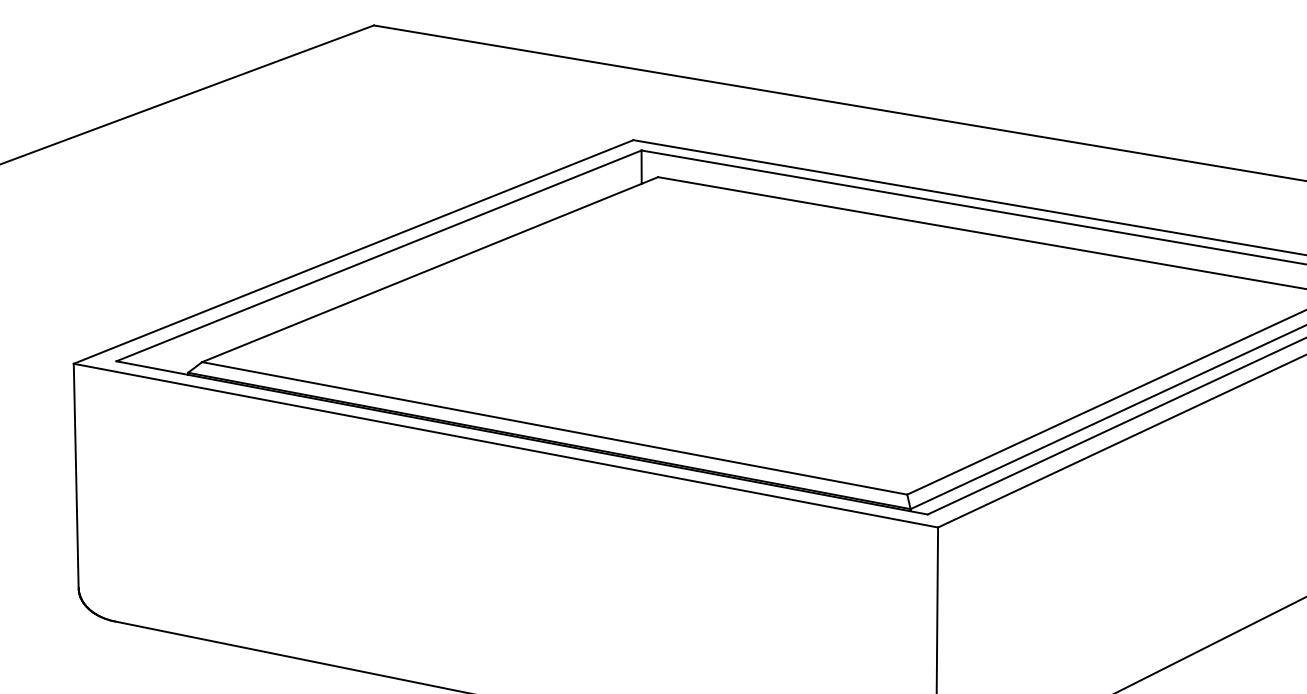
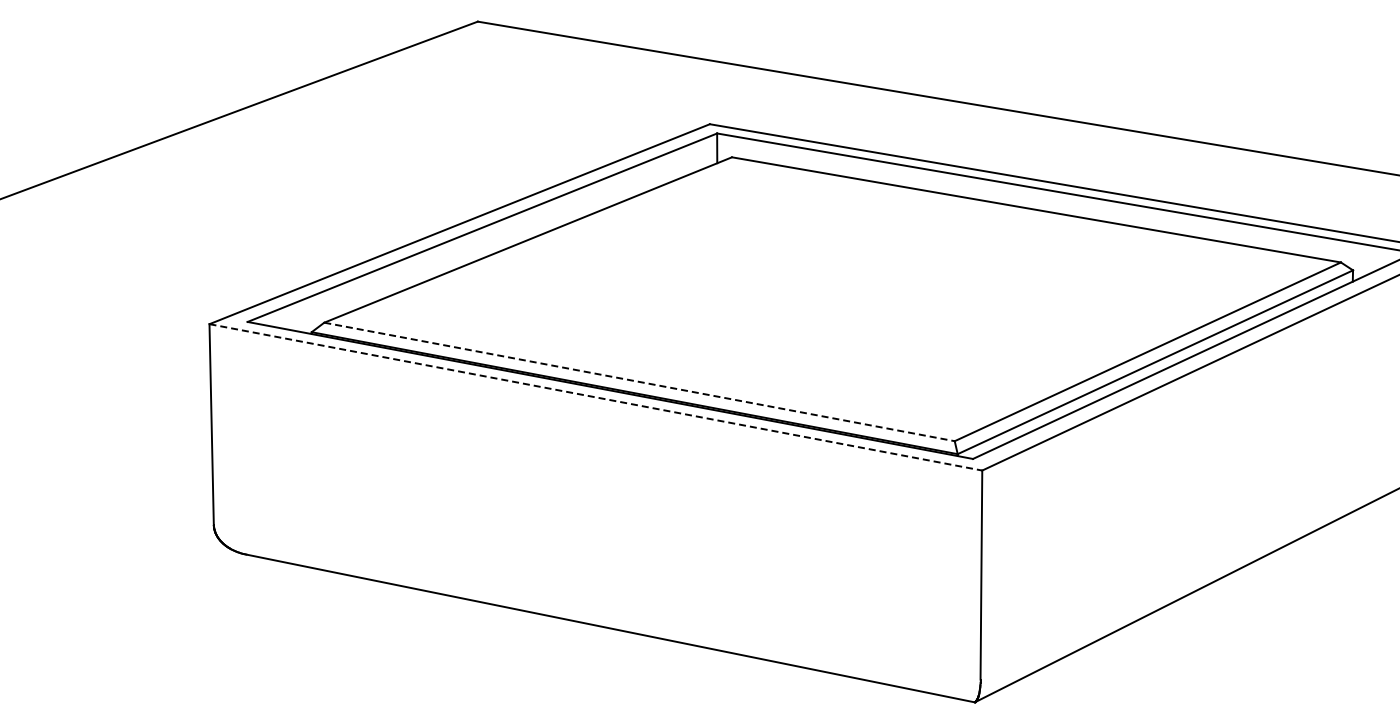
line: (554, 427) -> (639, 381), solid -> dashed
line: (506, 445) -> (596, 397), solid -> dashed

